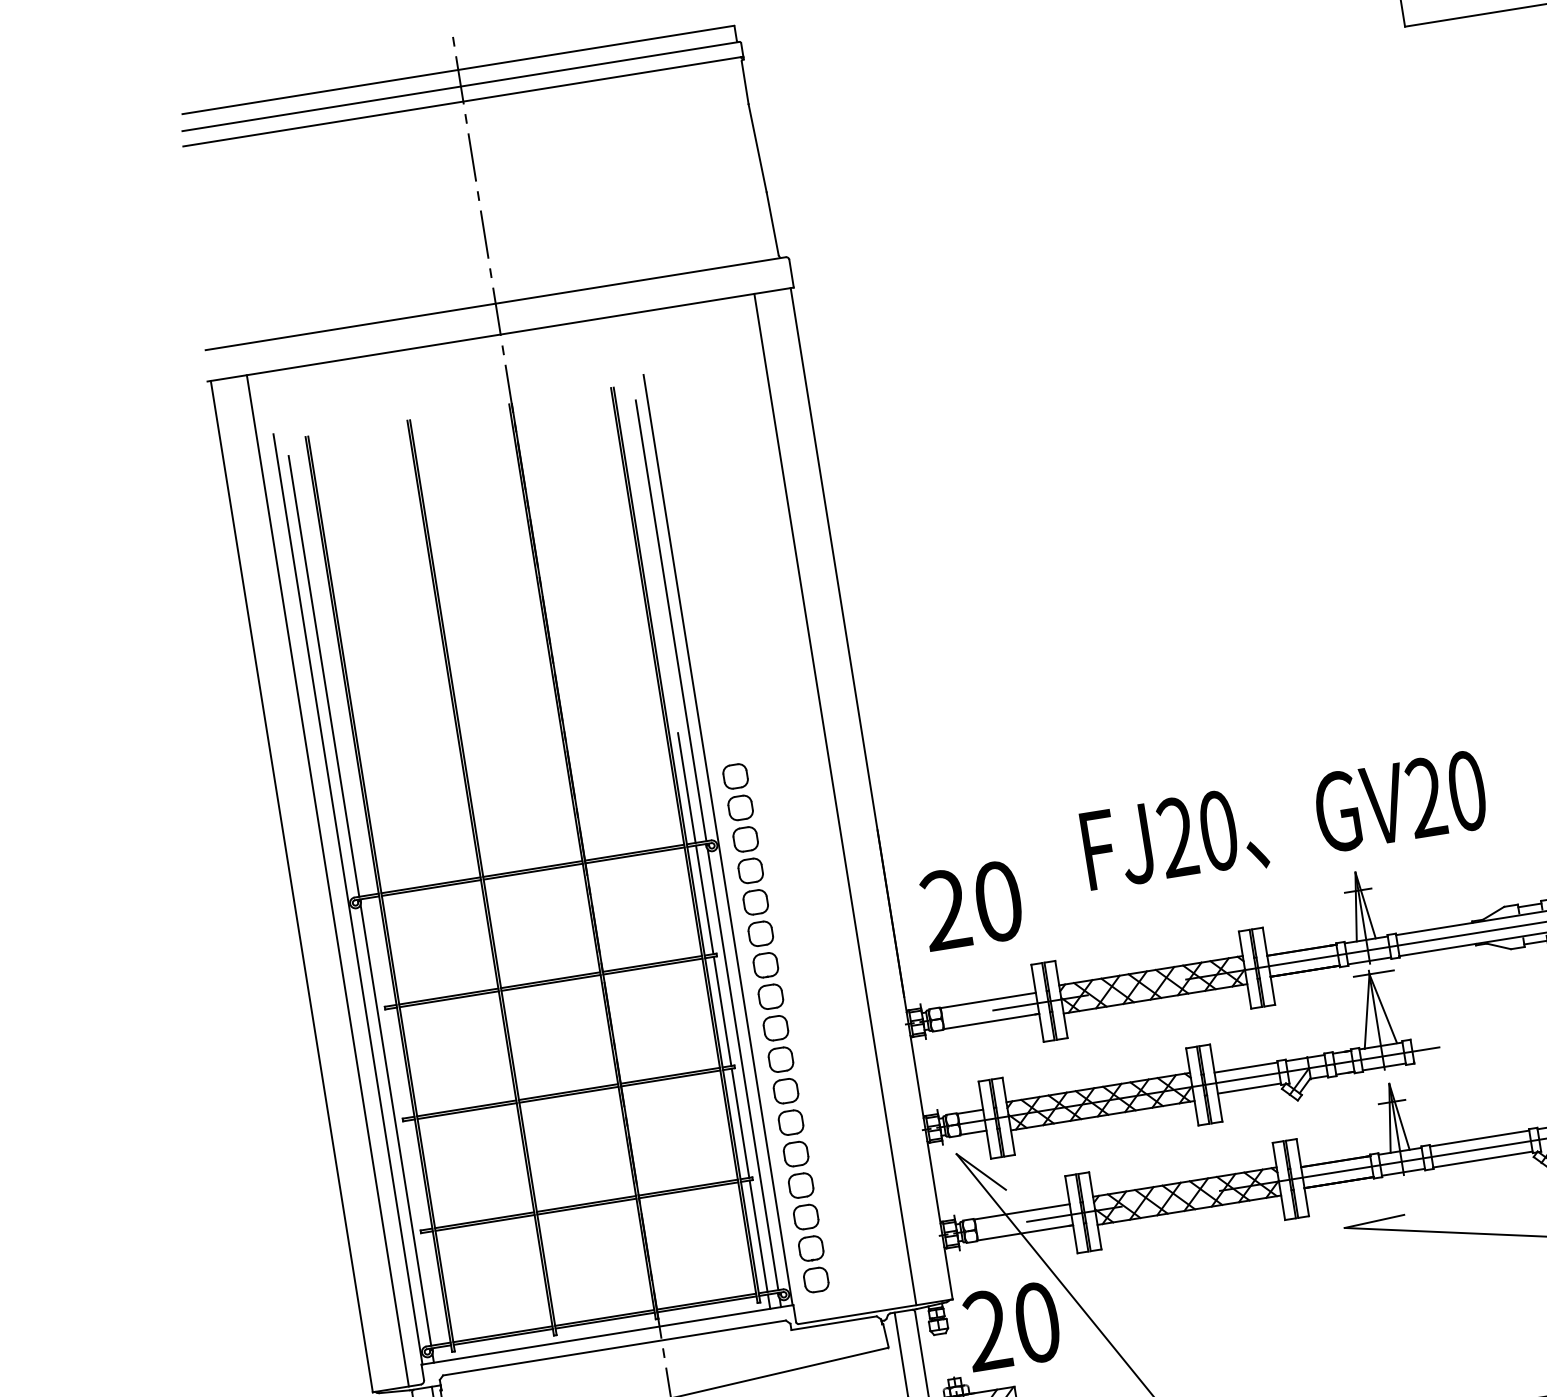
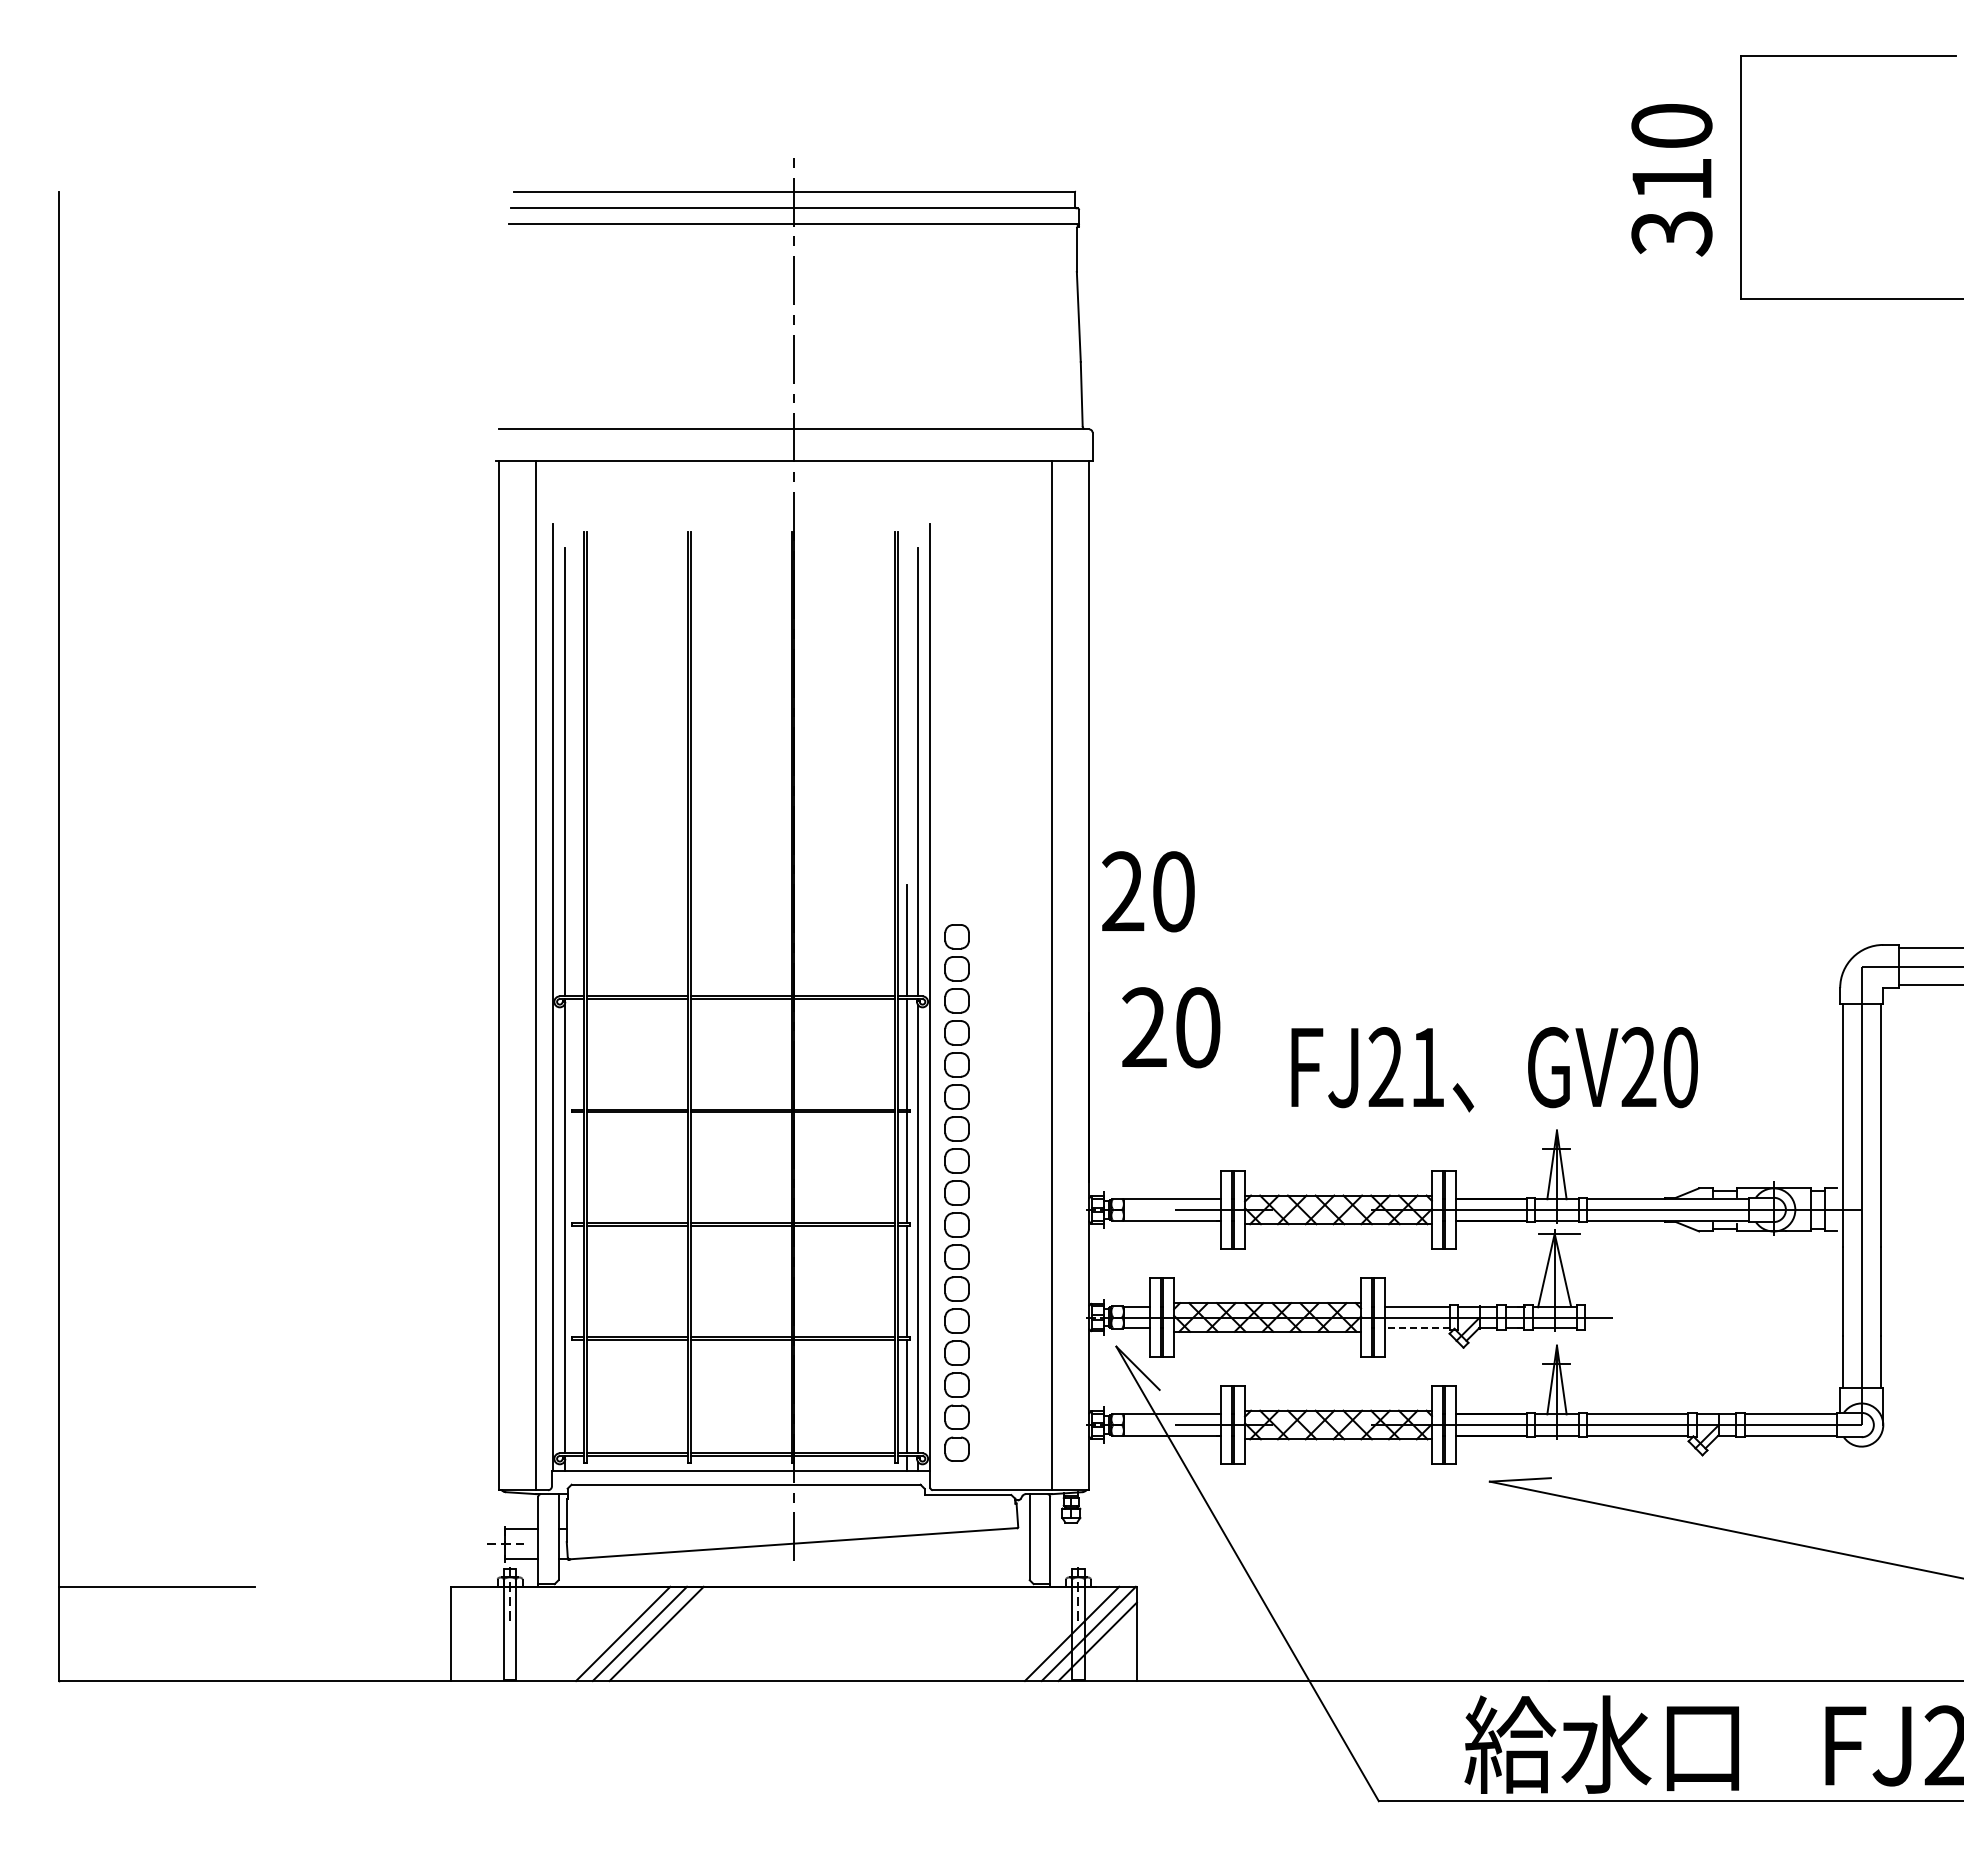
text: (1218, 830) -> (1427, 1067), FJ20 -> FJ21
text: (972, 905) -> (1171, 1027), moved
line: (1248, 1089) -> (1416, 1328), solid -> dashed
text: (1012, 1326) -> (1148, 891), moved

